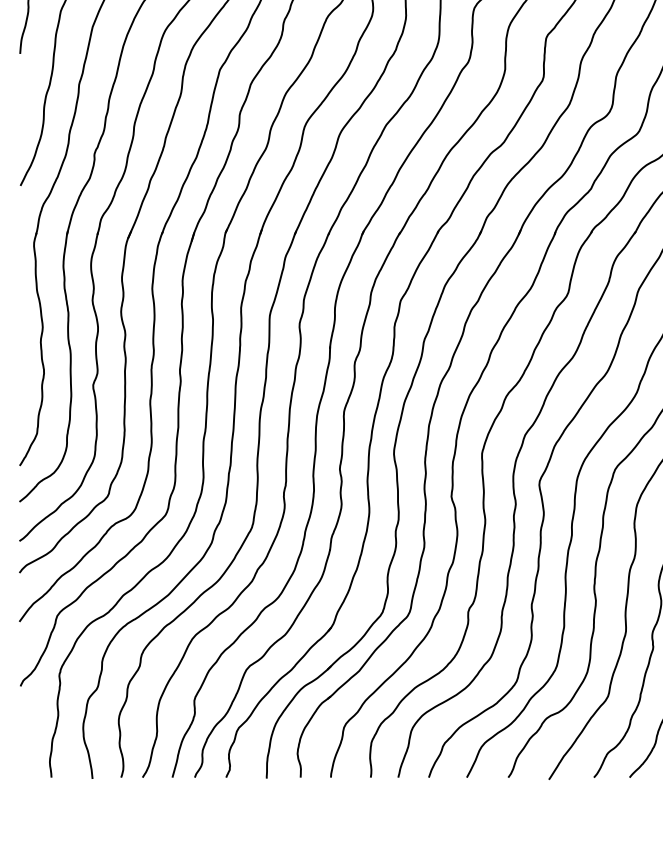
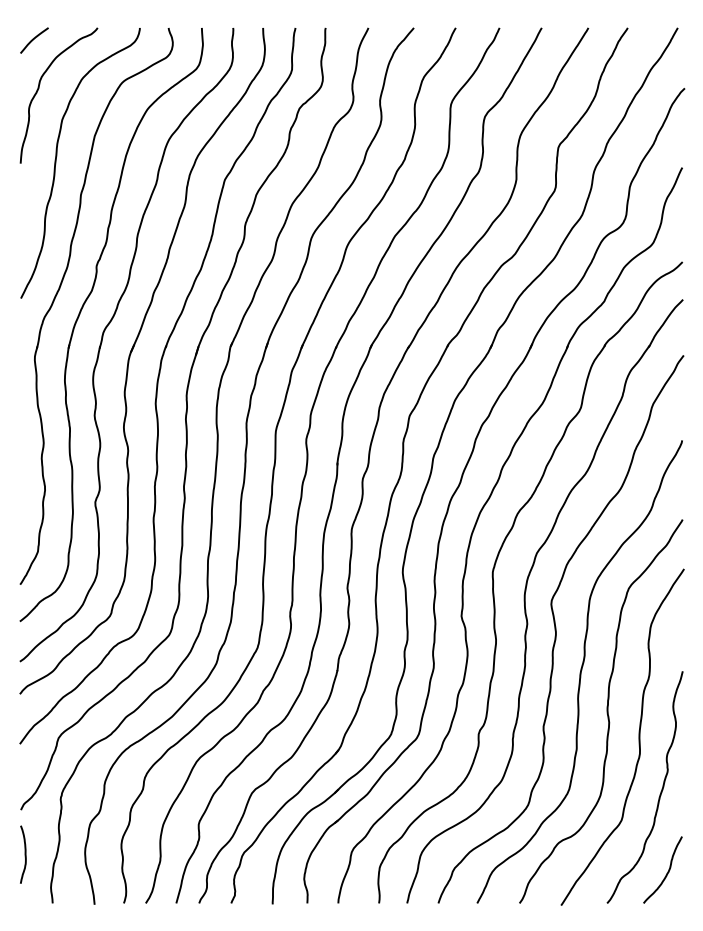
curve: (23, 729) -> (24, 854), added

